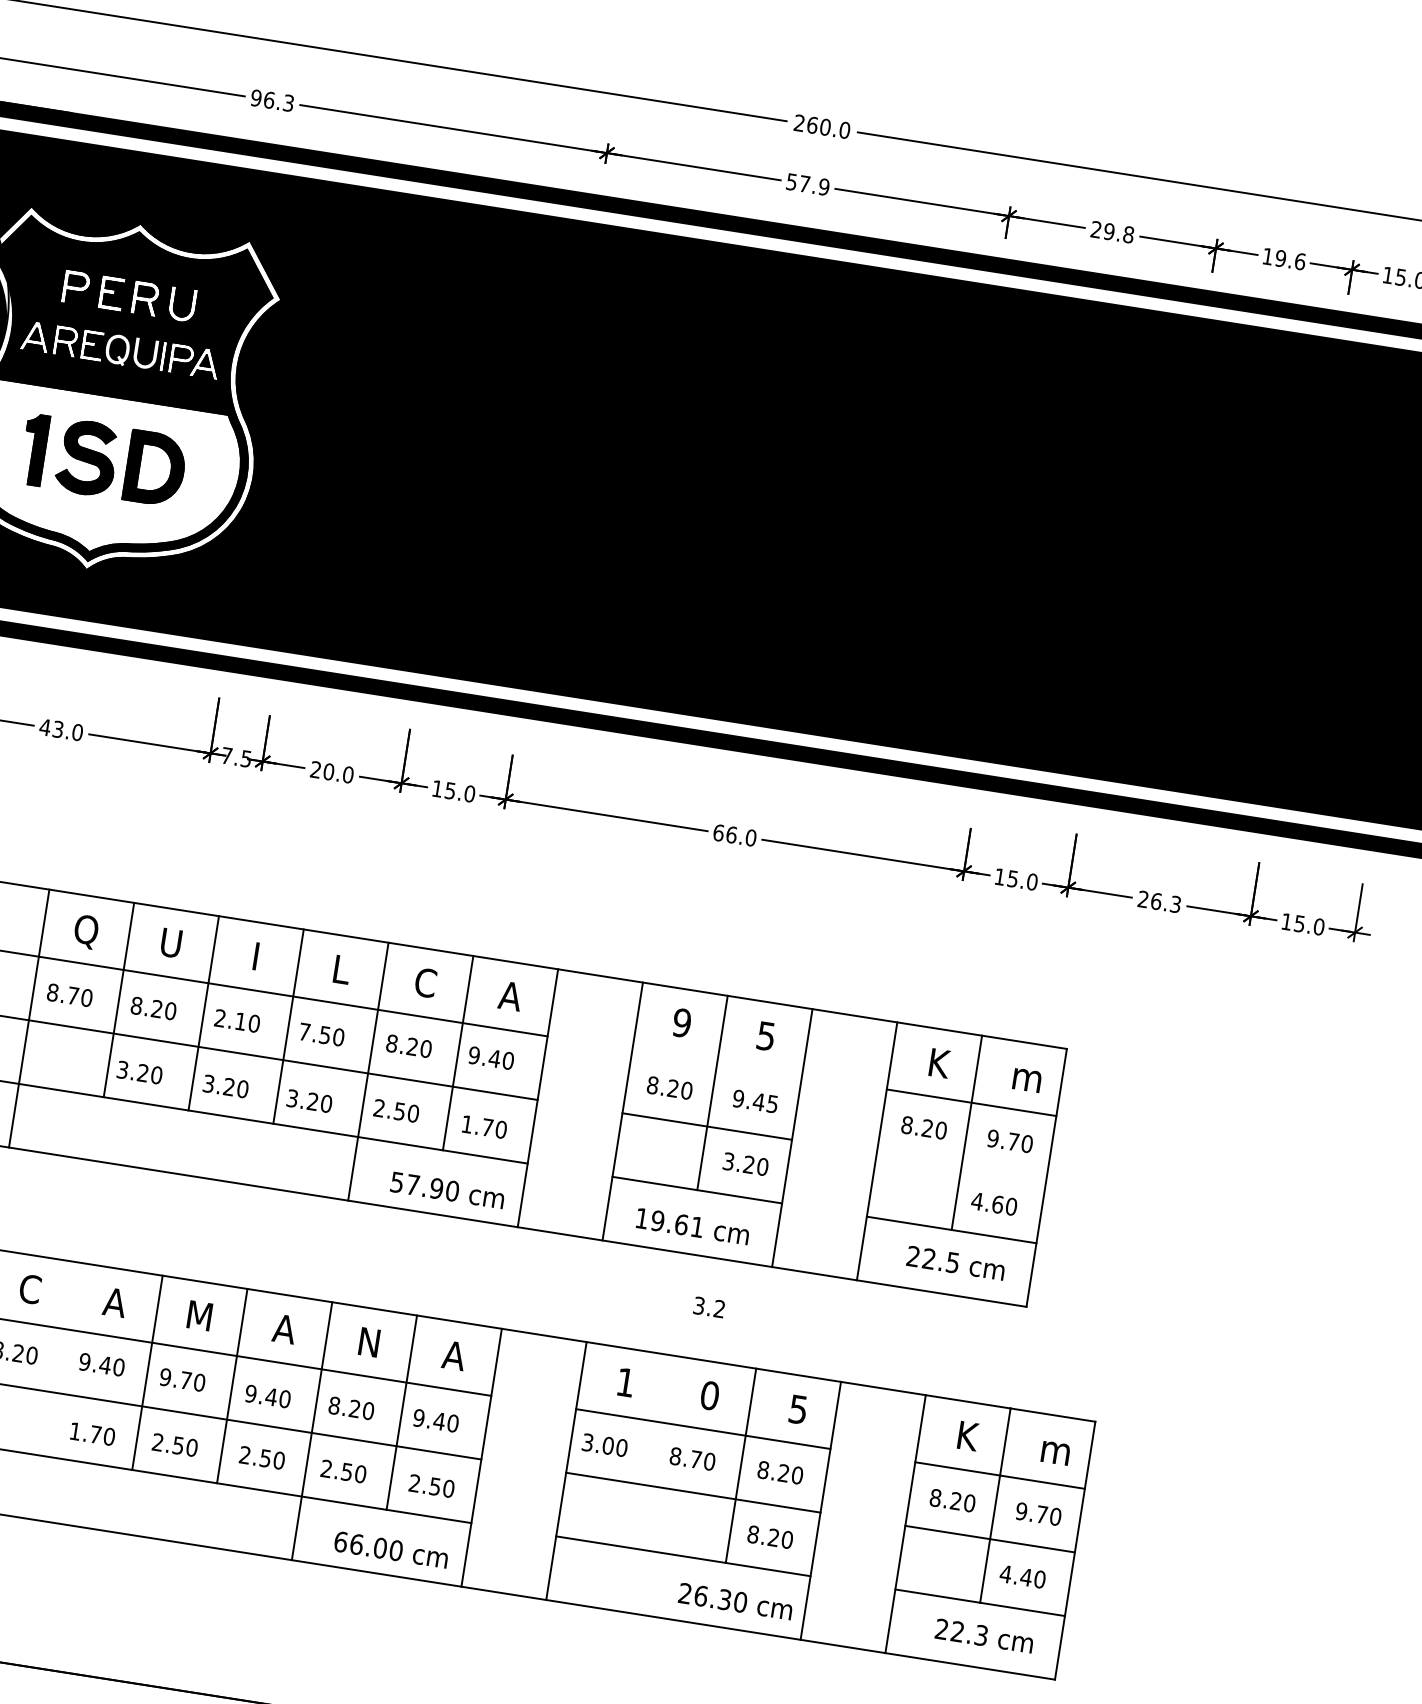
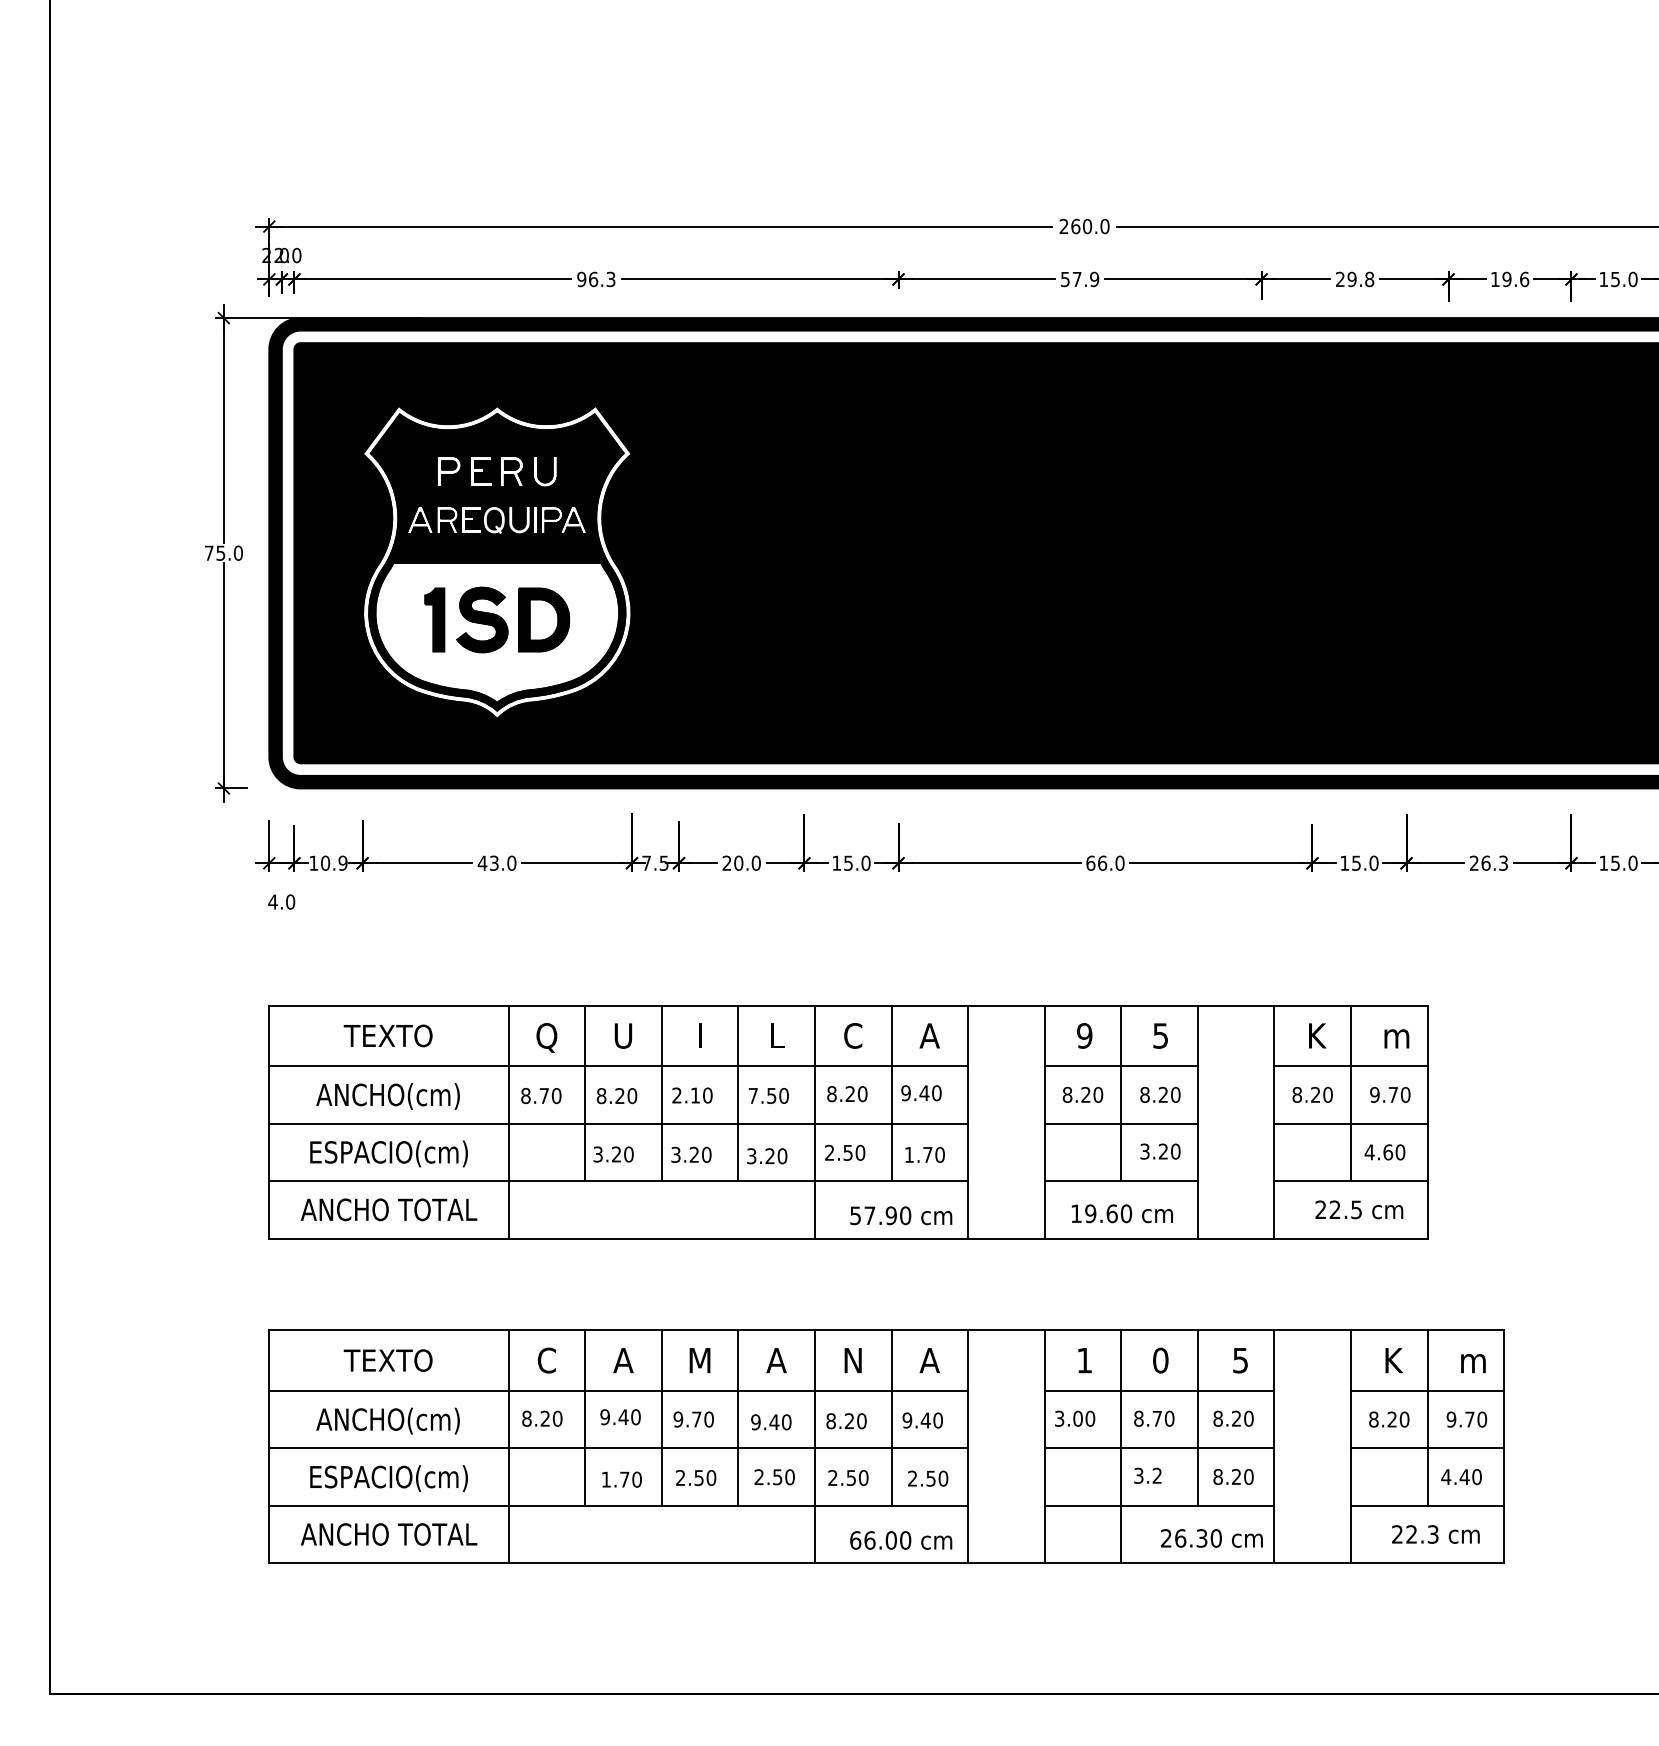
line: (716, 1063) -> (1120, 1066), added
text: (755, 1101) -> (1160, 1094), 9.45 -> 8.20
line: (961, 1166) -> (1350, 1123), added
text: (697, 1226) -> (1126, 1213), 19.61 -> 19.60
text: (708, 1306) -> (1147, 1475), moved
line: (63, 1358) -> (585, 1417), added
line: (651, 1484) -> (1121, 1446), added

